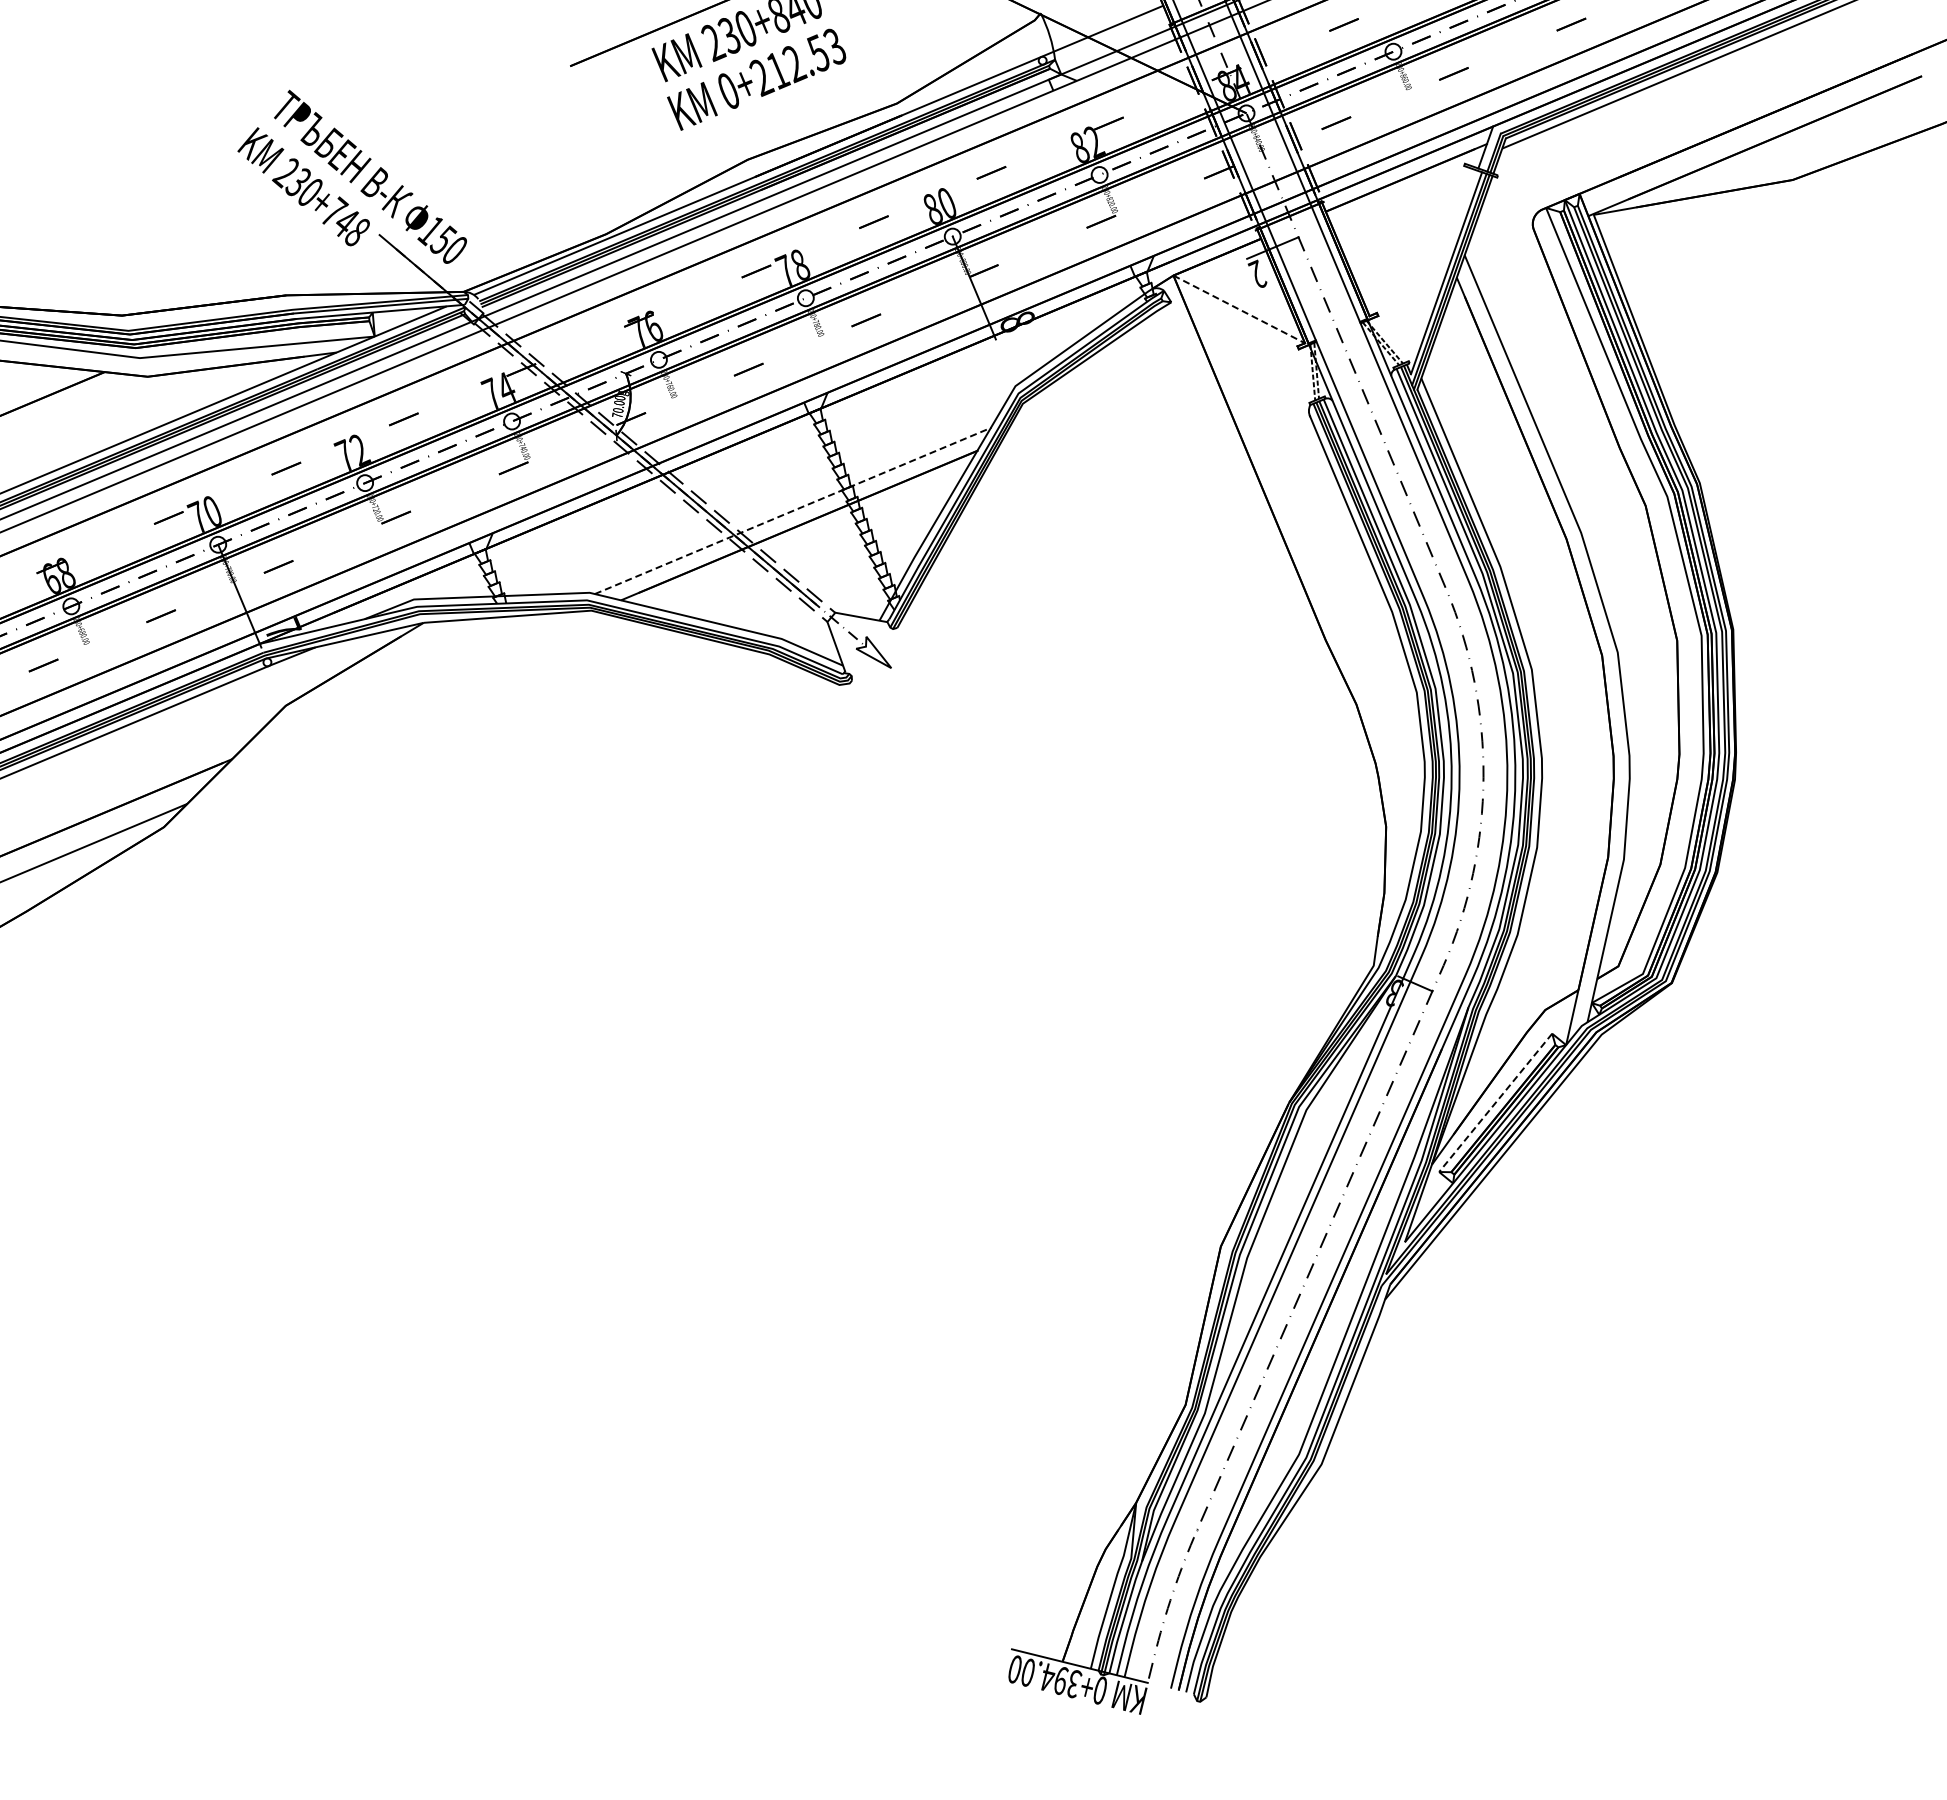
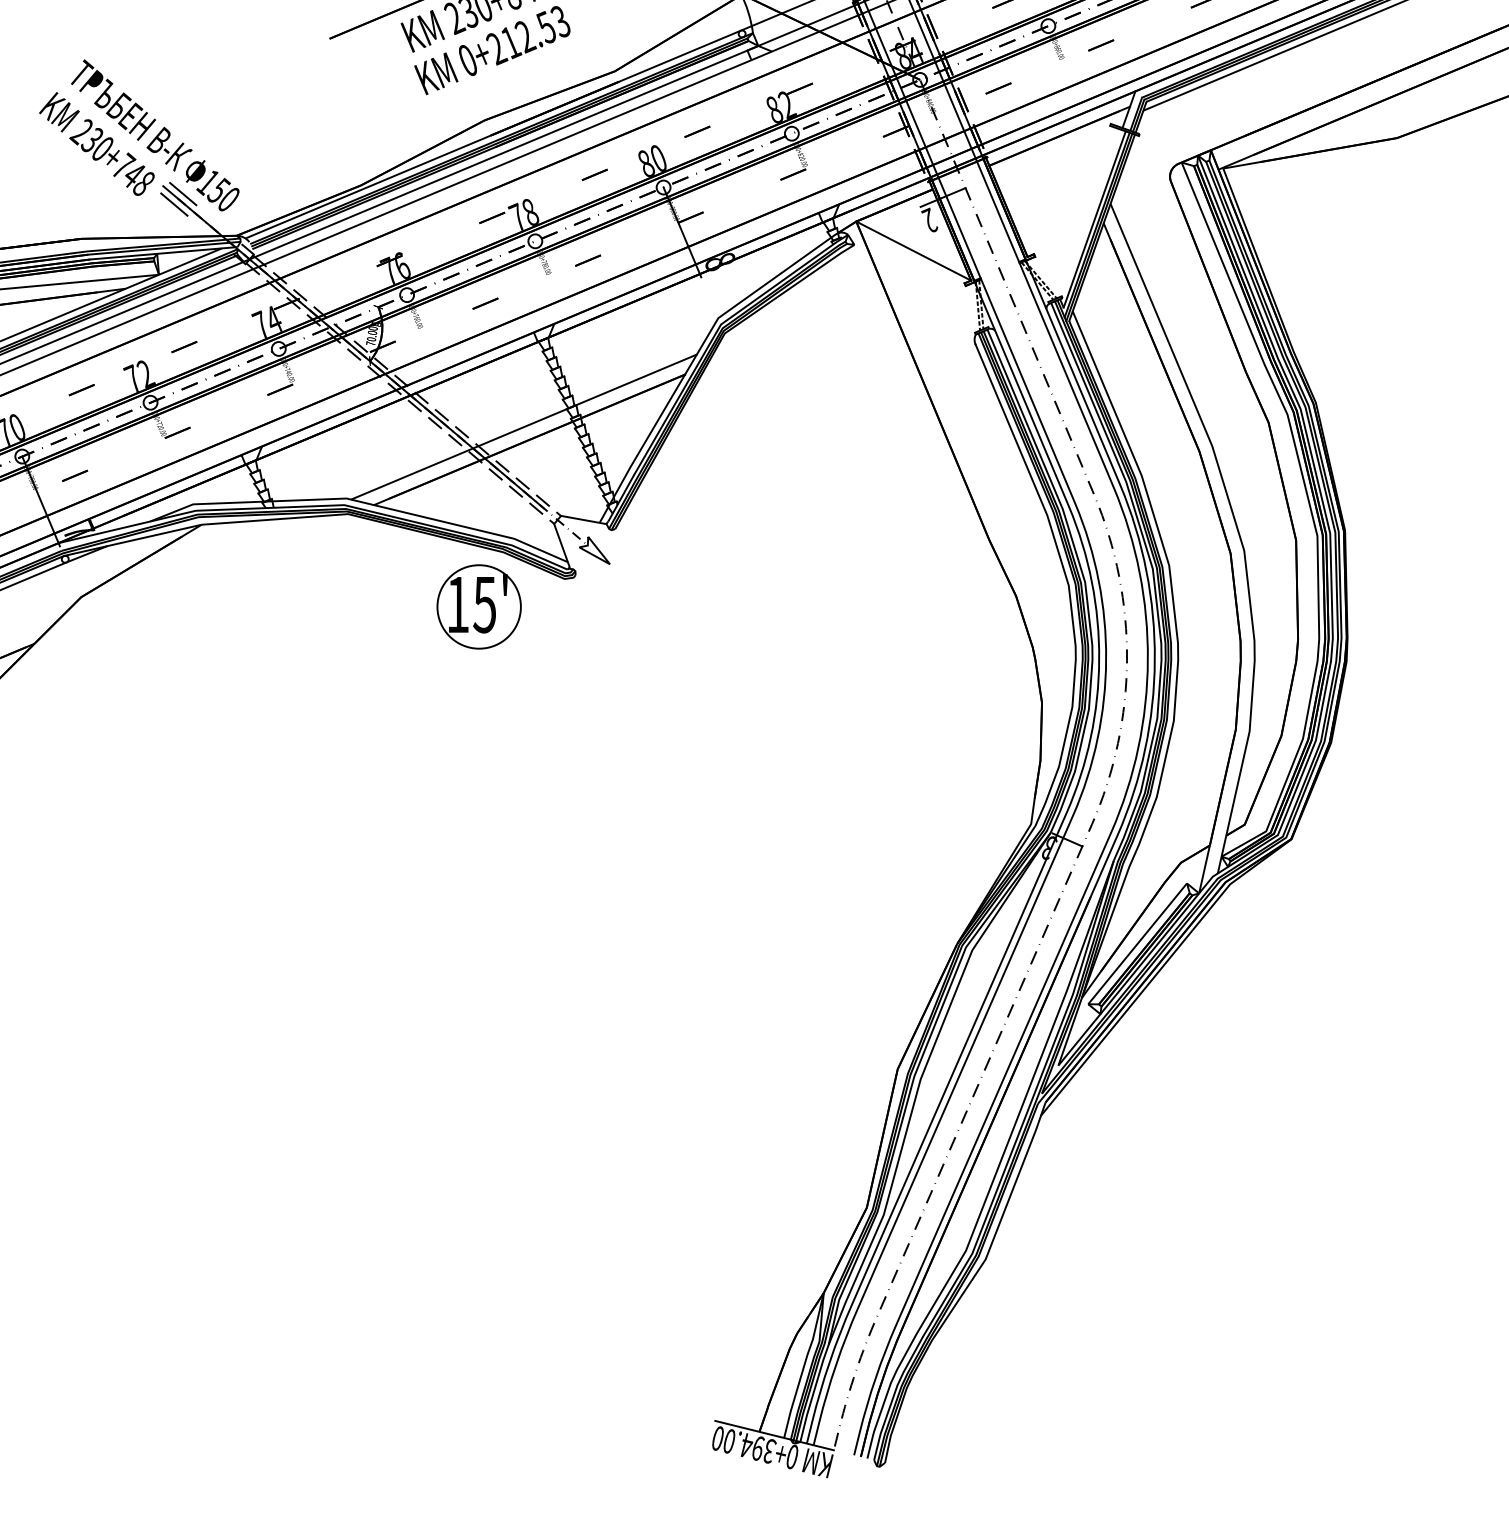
line: (402, 243) -> (183, 193), added
line: (392, 255) -> (174, 204), added
line: (1239, 309) -> (913, 251), dashed -> solid
line: (793, 510) -> (524, 426), dashed -> solid
part: (741, 716) -> (479, 606), added
line: (1495, 1103) -> (1137, 944), dashed -> solid

